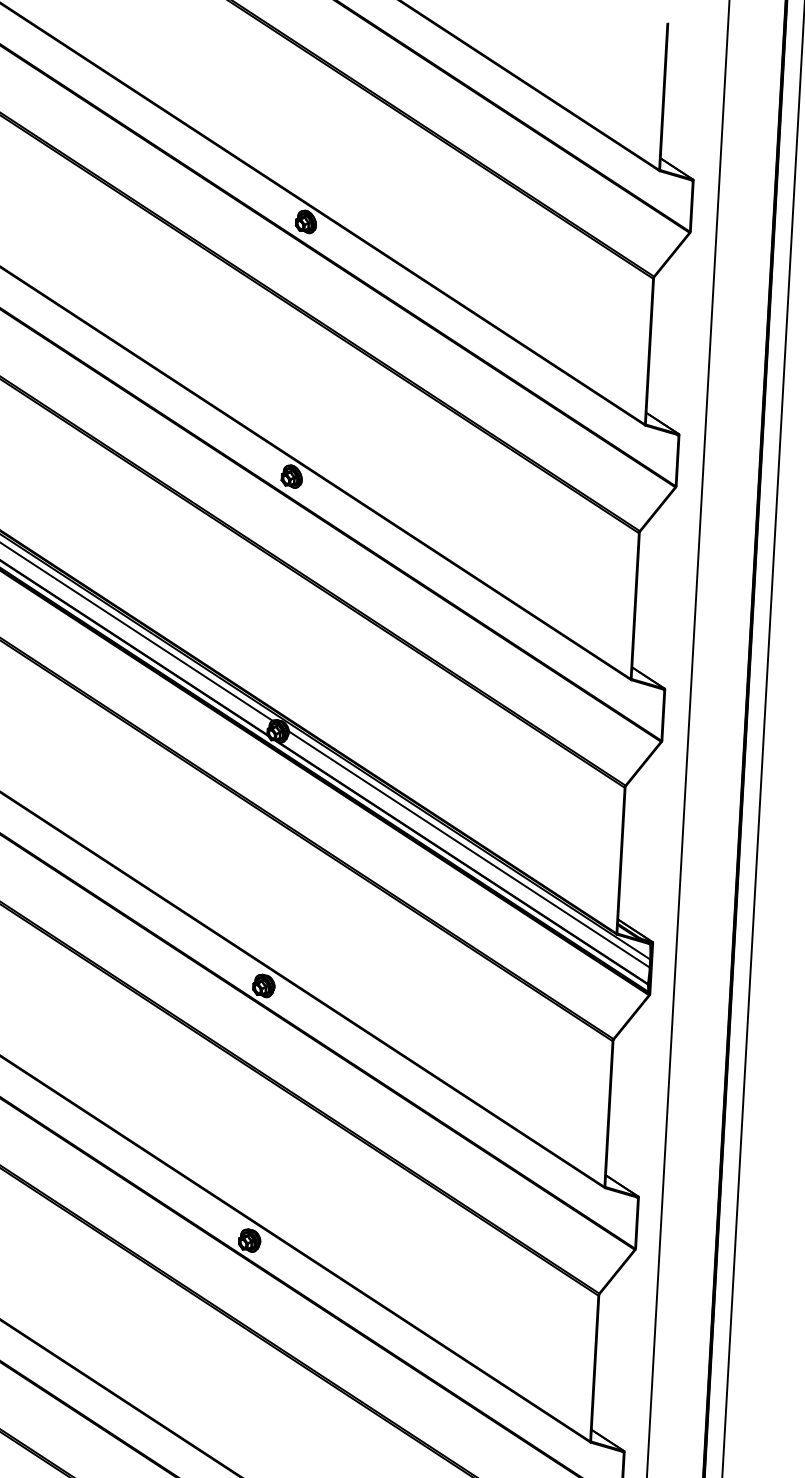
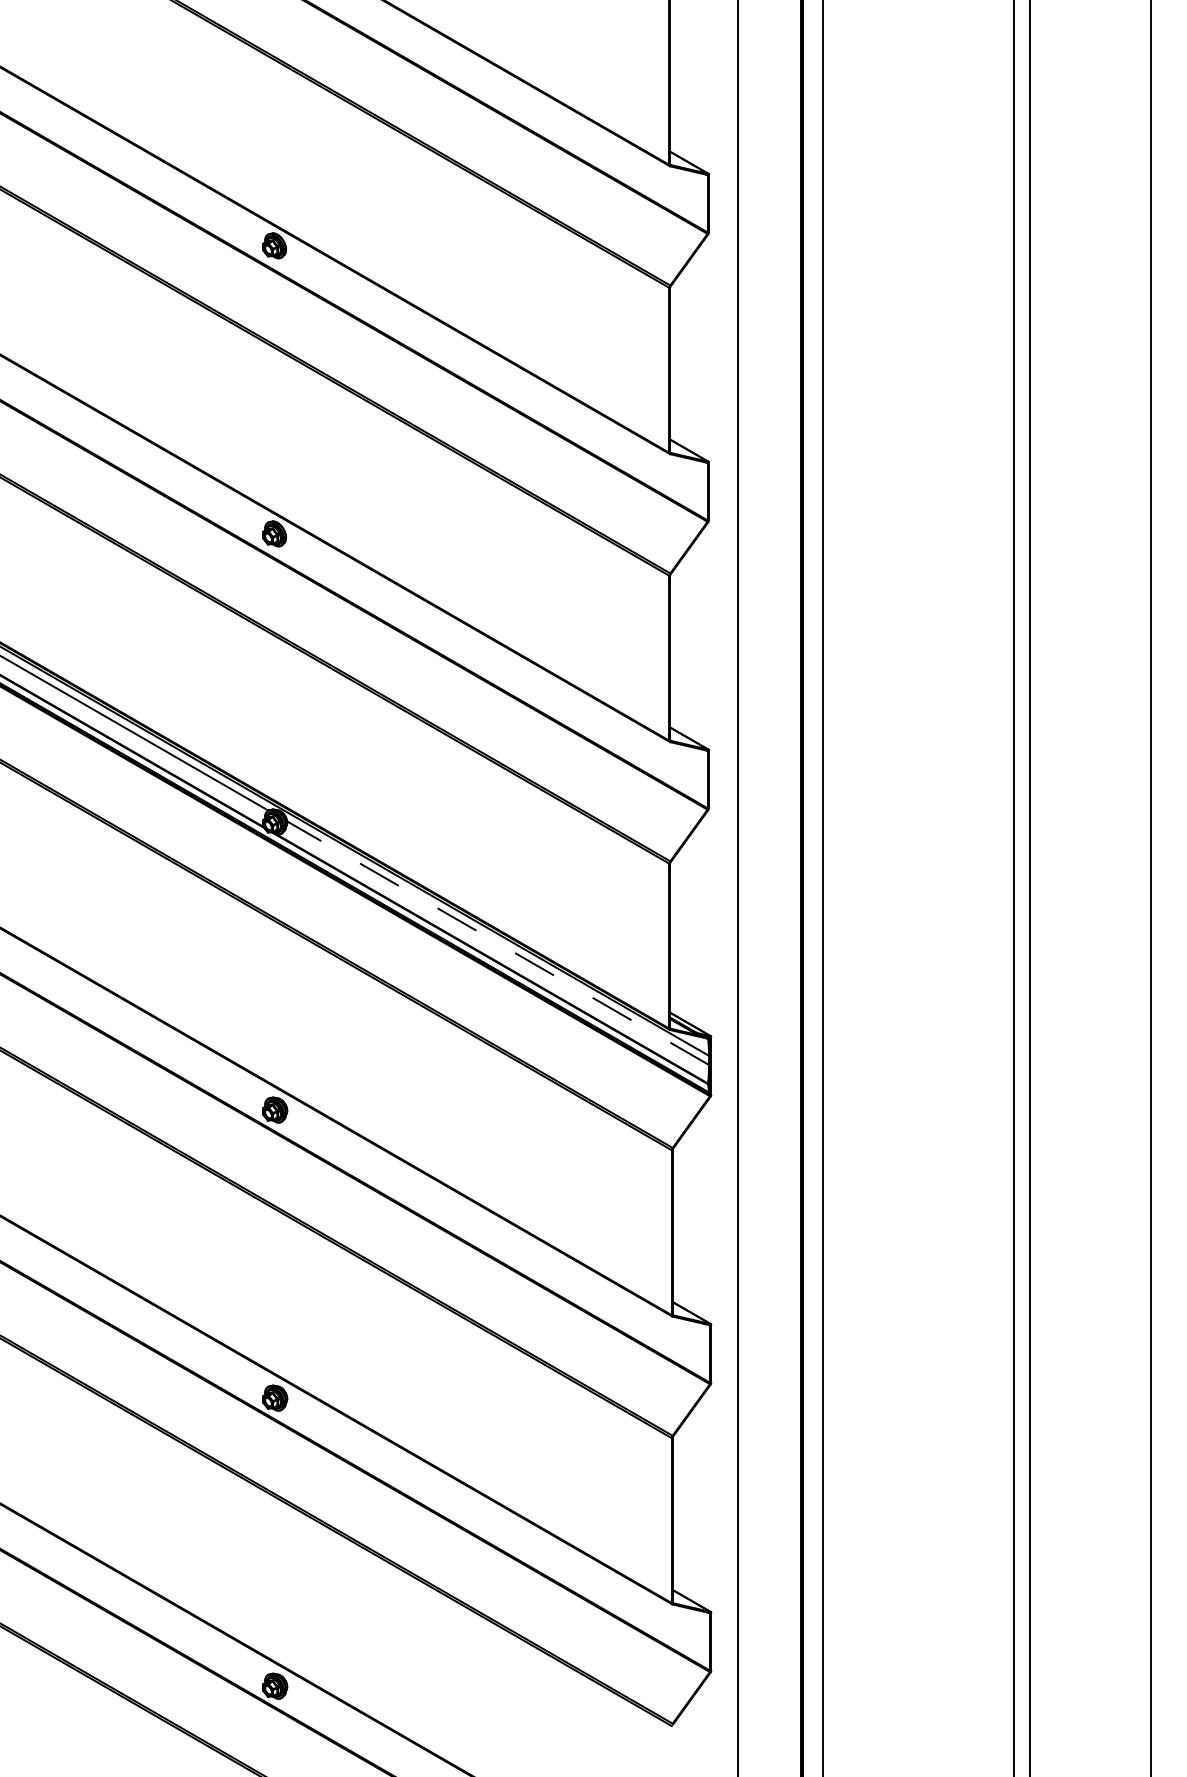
line: (469, 849) -> (498, 943), solid -> dashed

